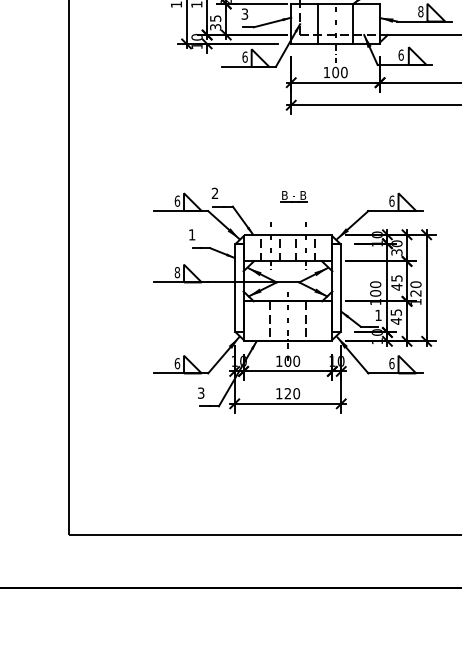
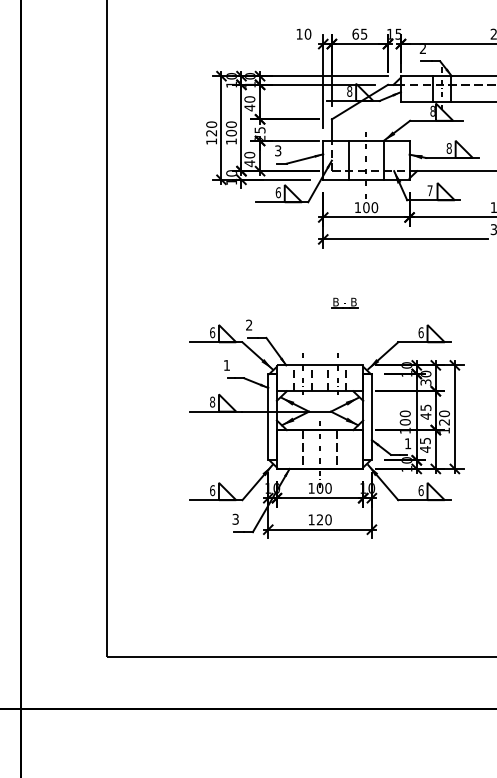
text: (215, 23) -> (249, 159), 35 -> 40
text: (400, 54) -> (429, 190), 6 -> 7
part: (293, 195) -> (344, 302), moved

